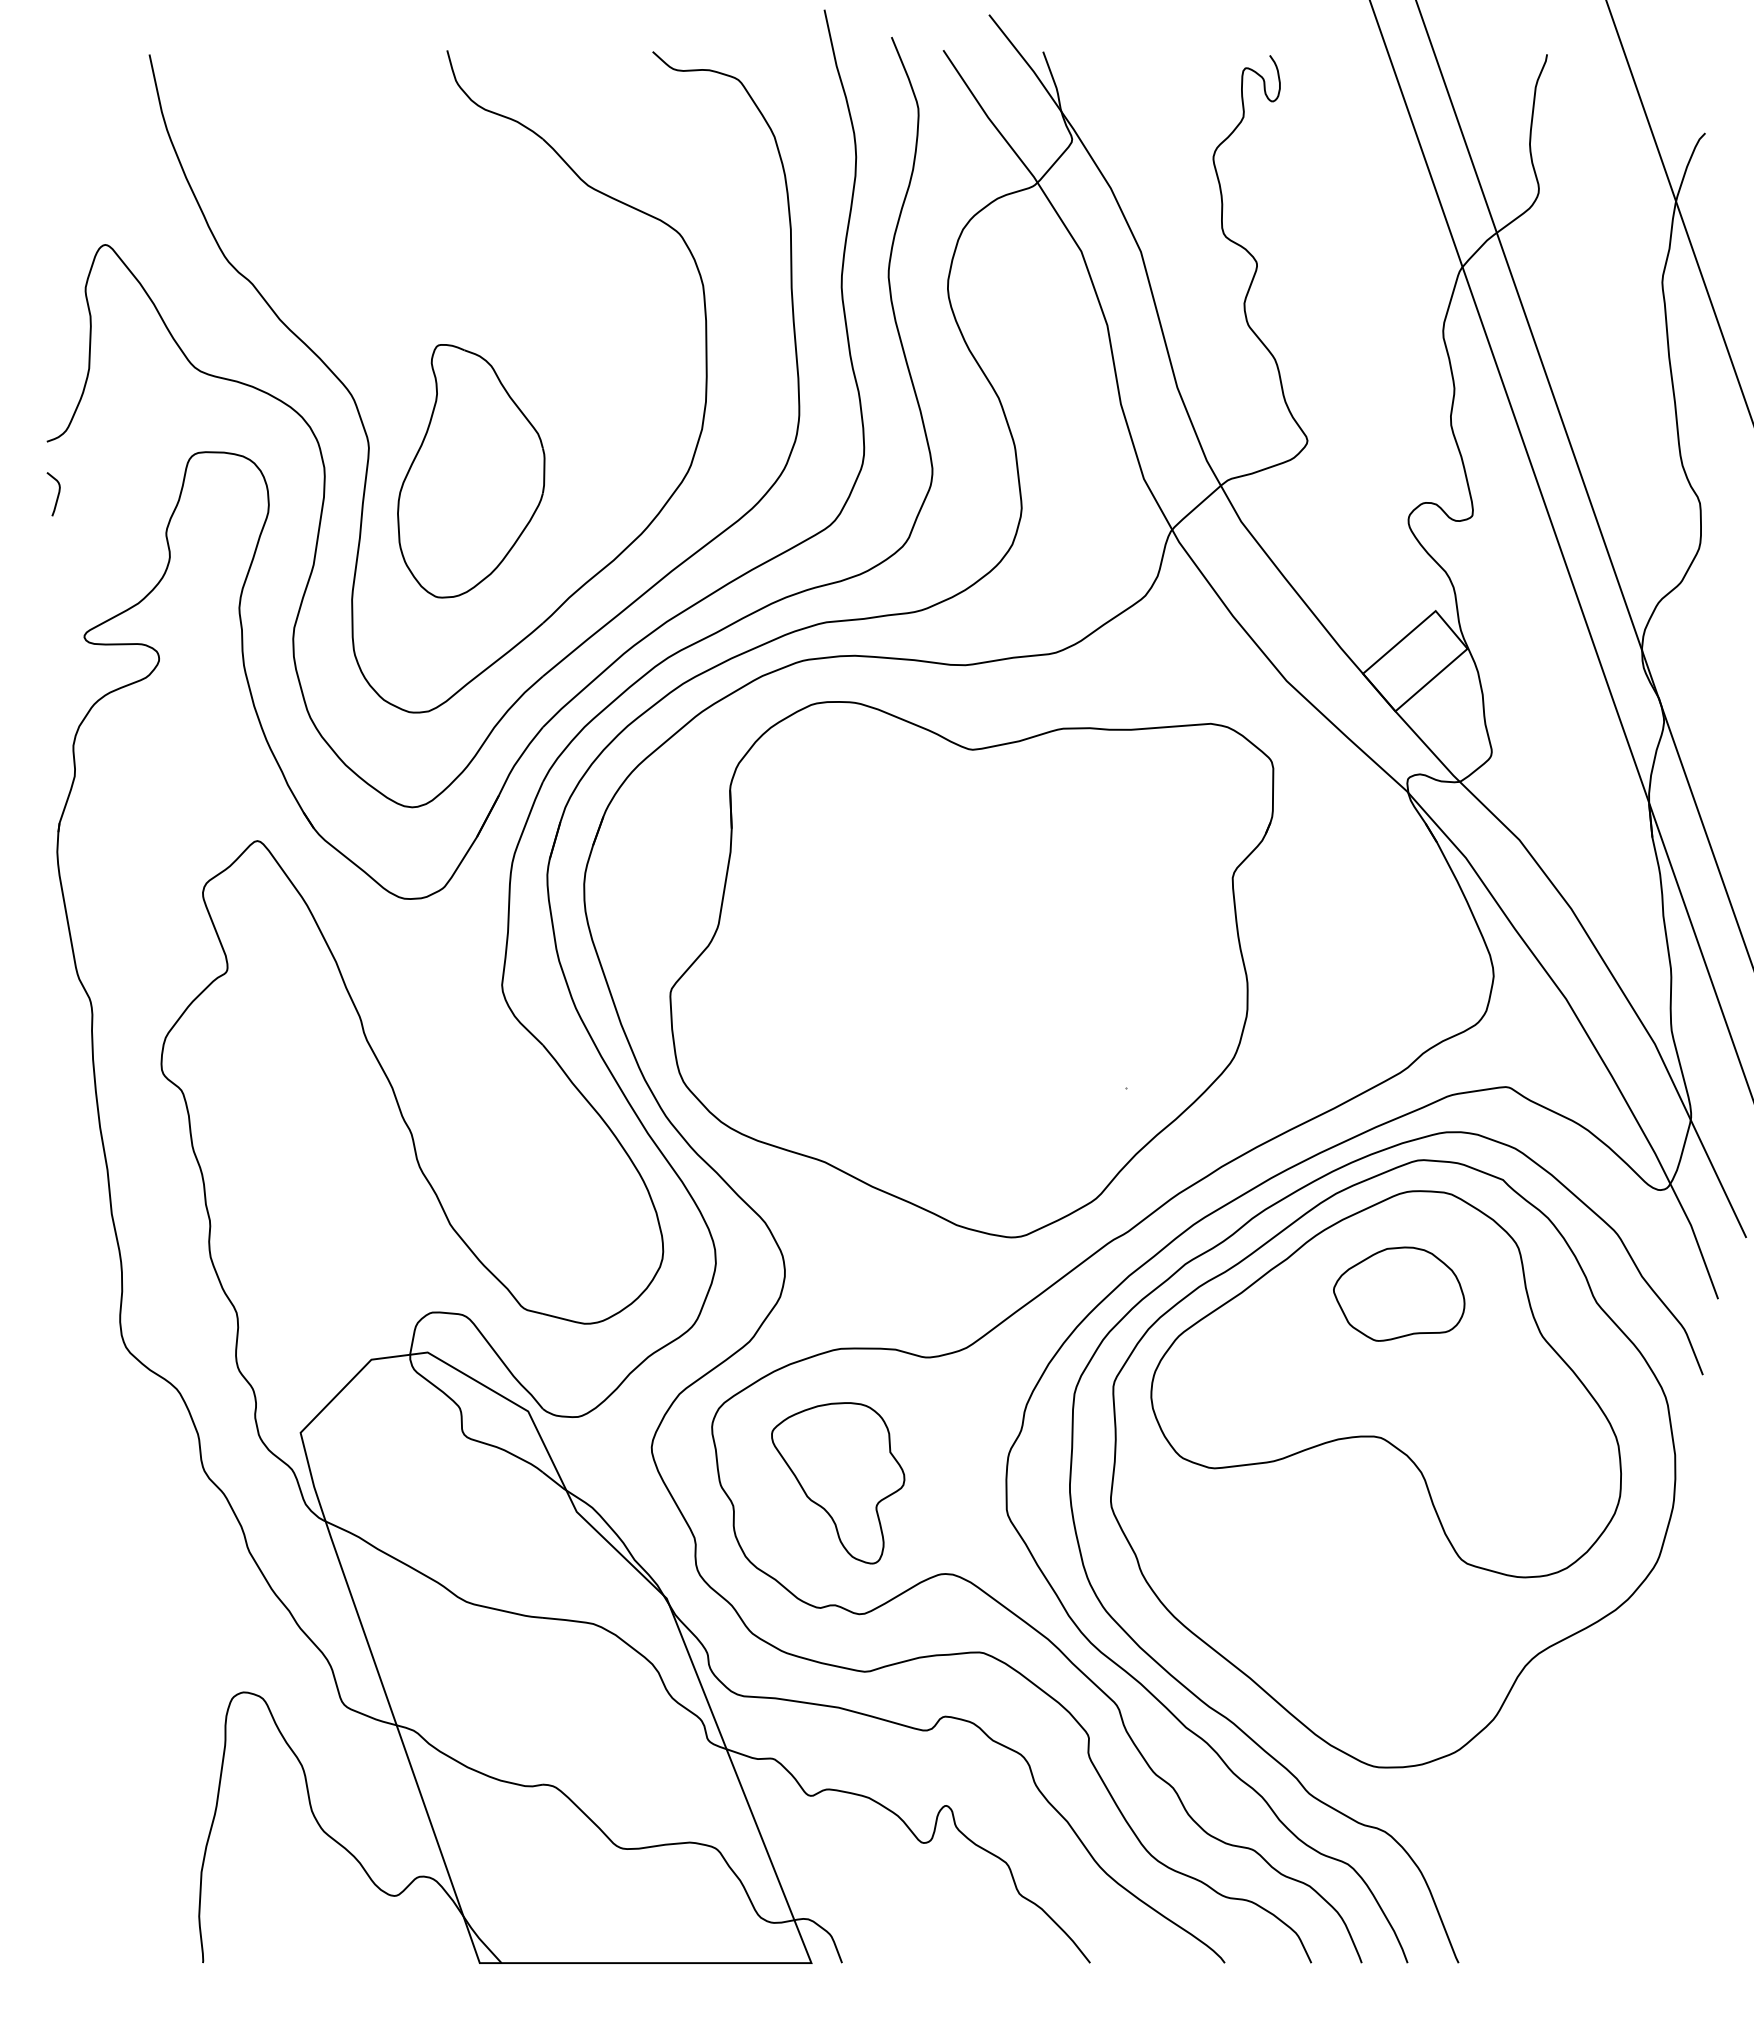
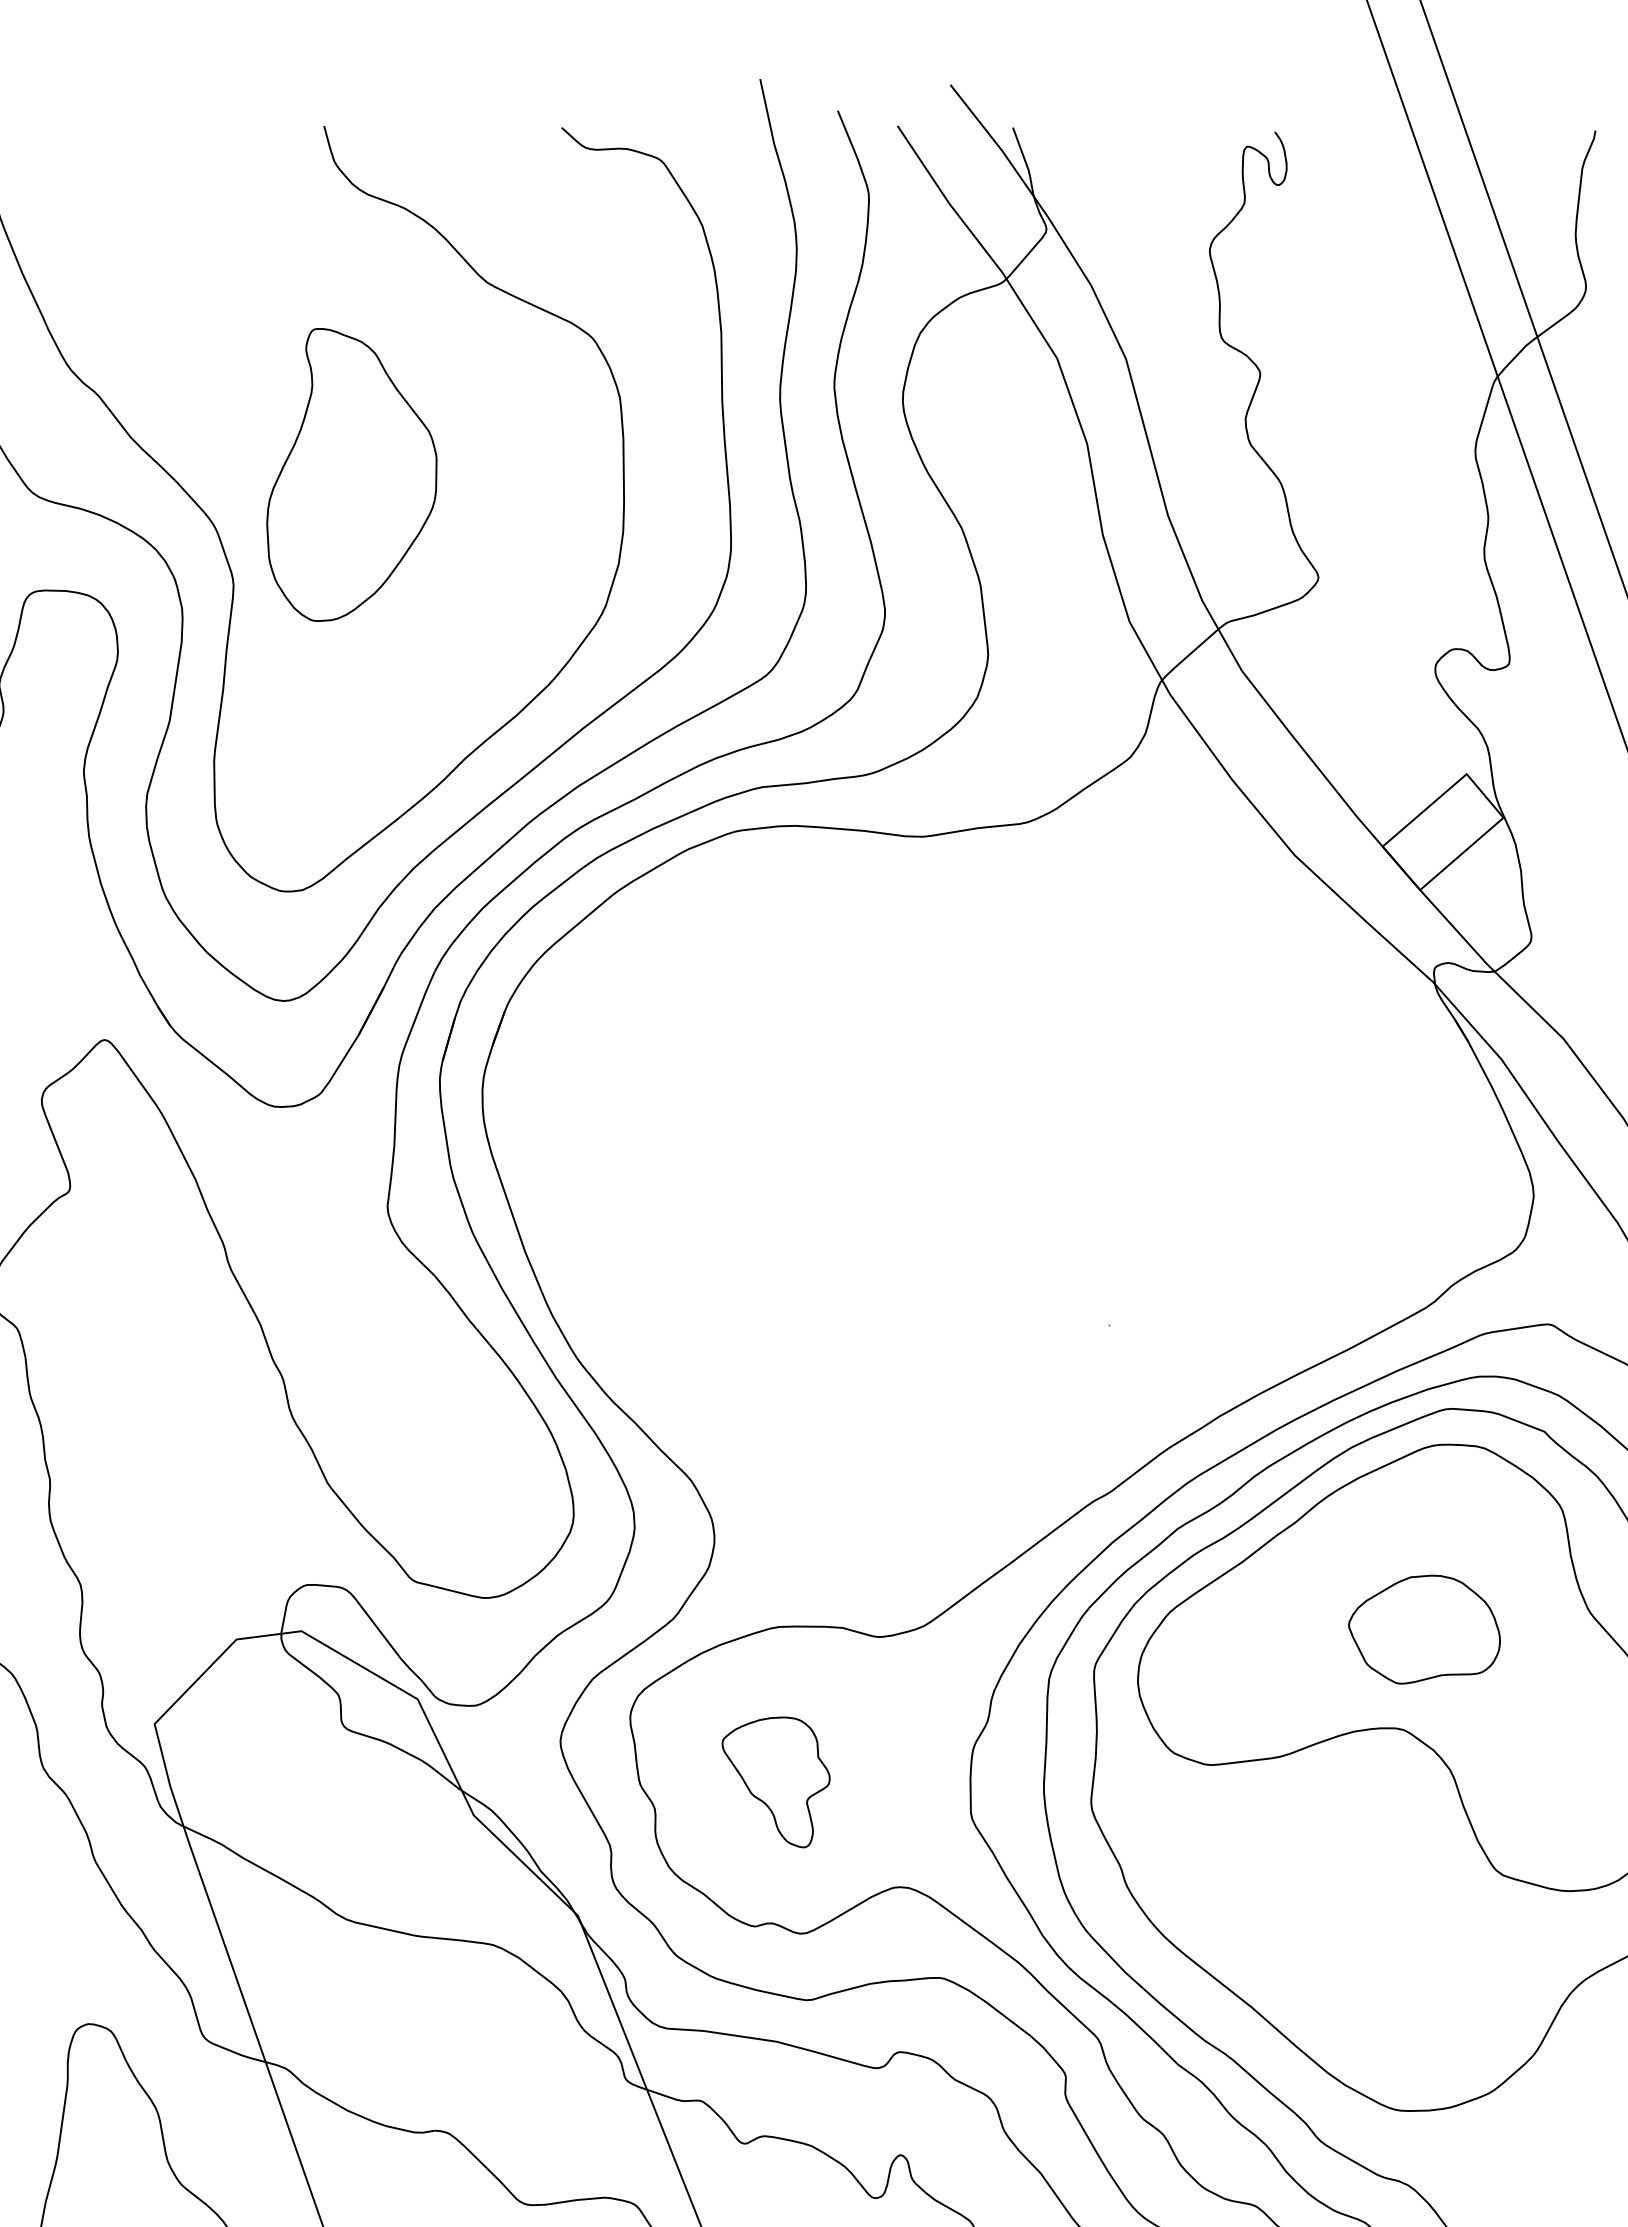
part: (471, 471) -> (352, 475), moved
part: (971, 969) -> (930, 1188), removed
part: (1399, 1293) -> (1424, 1628), moved
part: (838, 1483) -> (776, 1782), size x0.7

